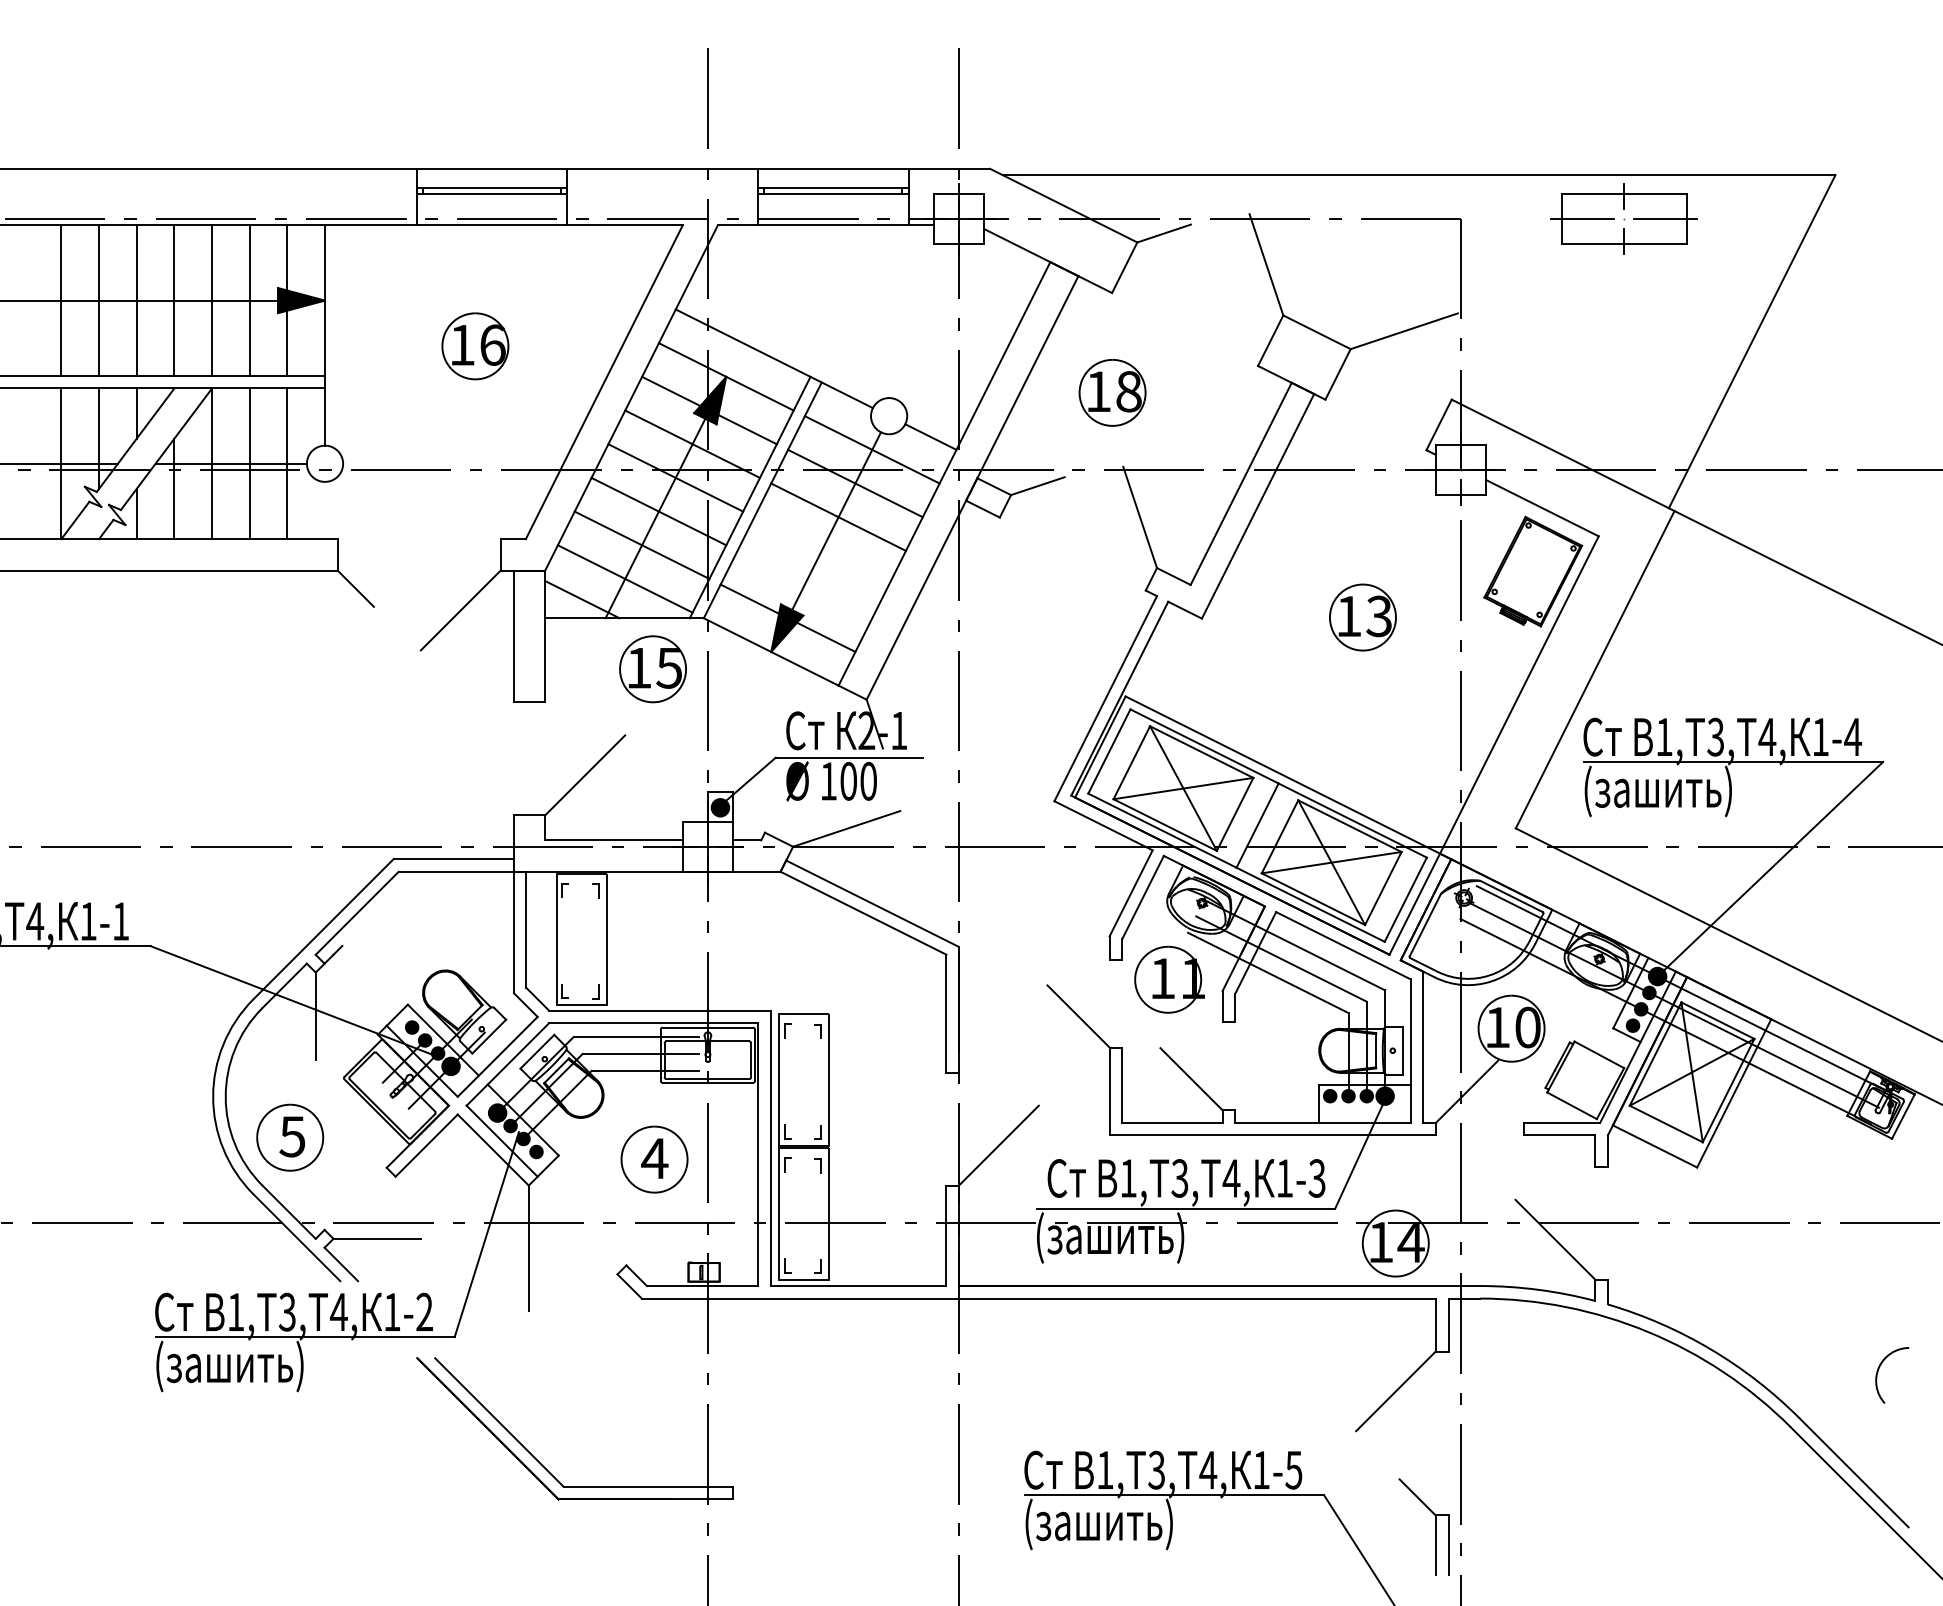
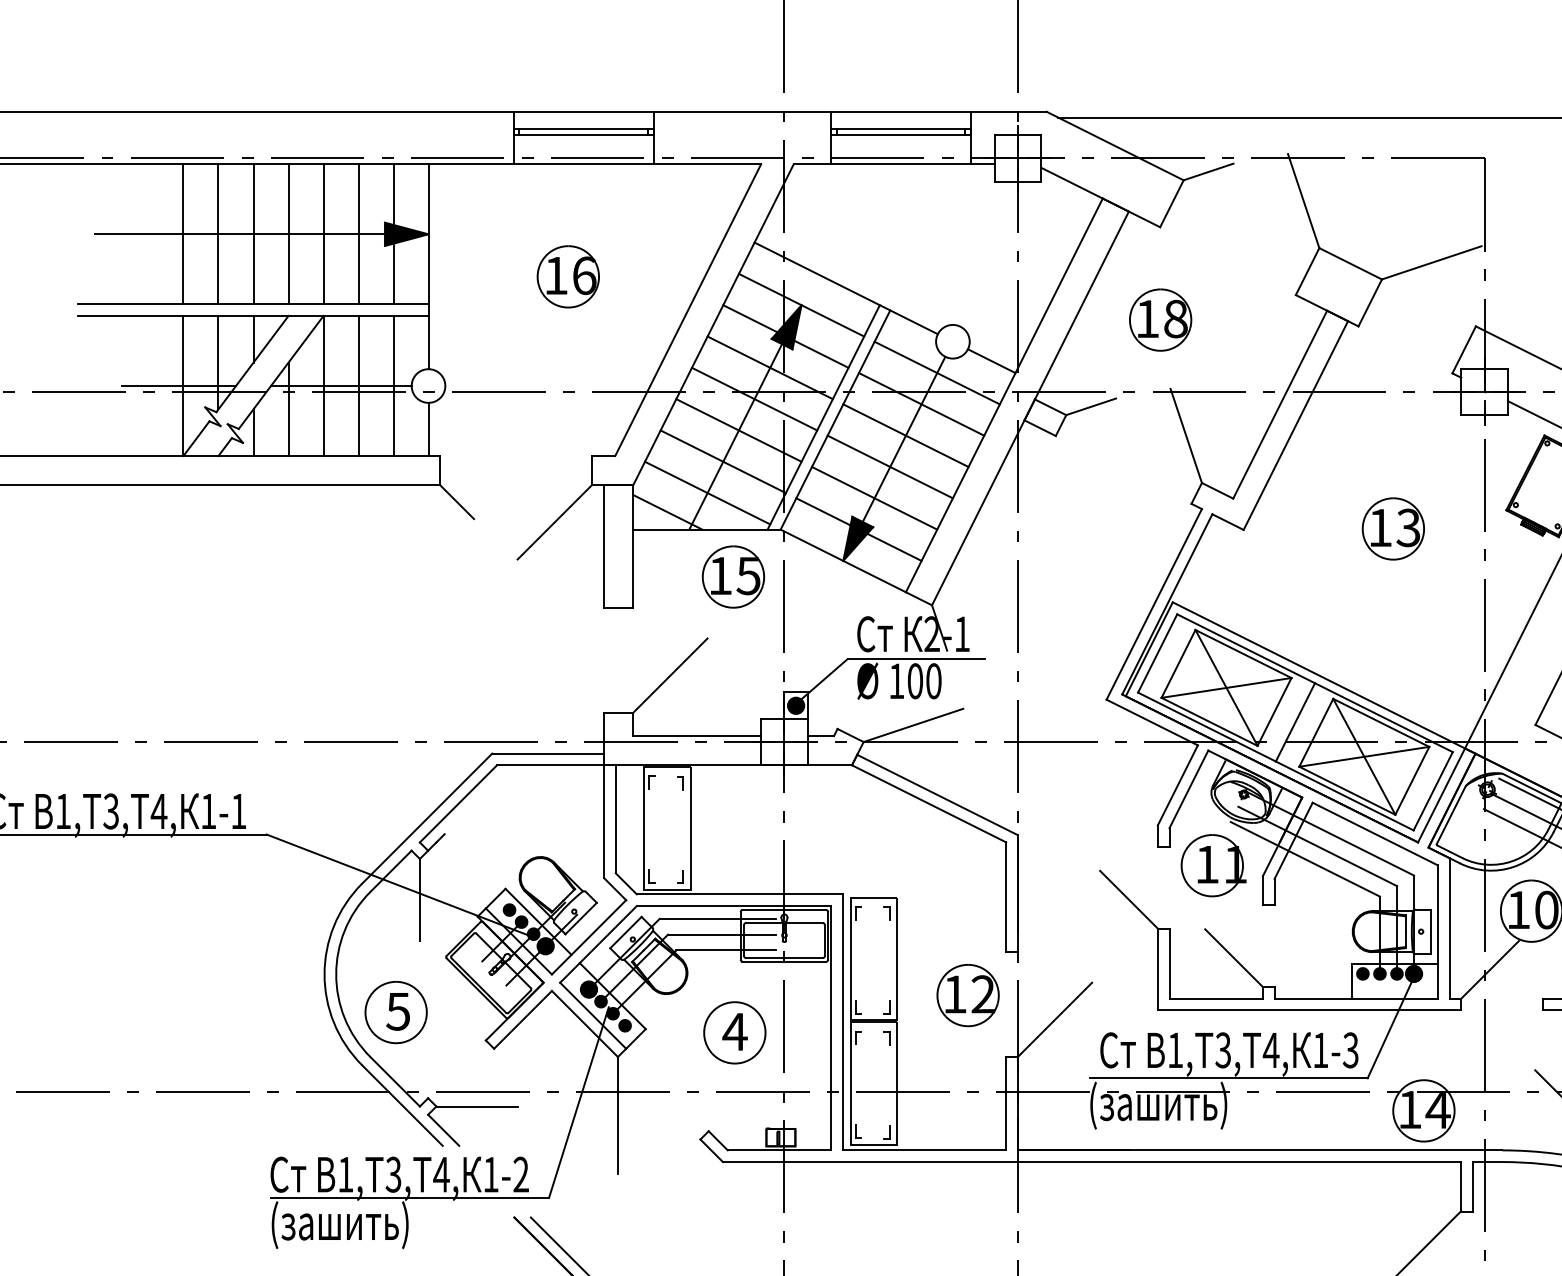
line: (325, 510) -> (428, 429), added
line: (821, 550) -> (890, 466), added
line: (804, 584) -> (874, 498), added
part: (905, 1119) -> (968, 995), added

